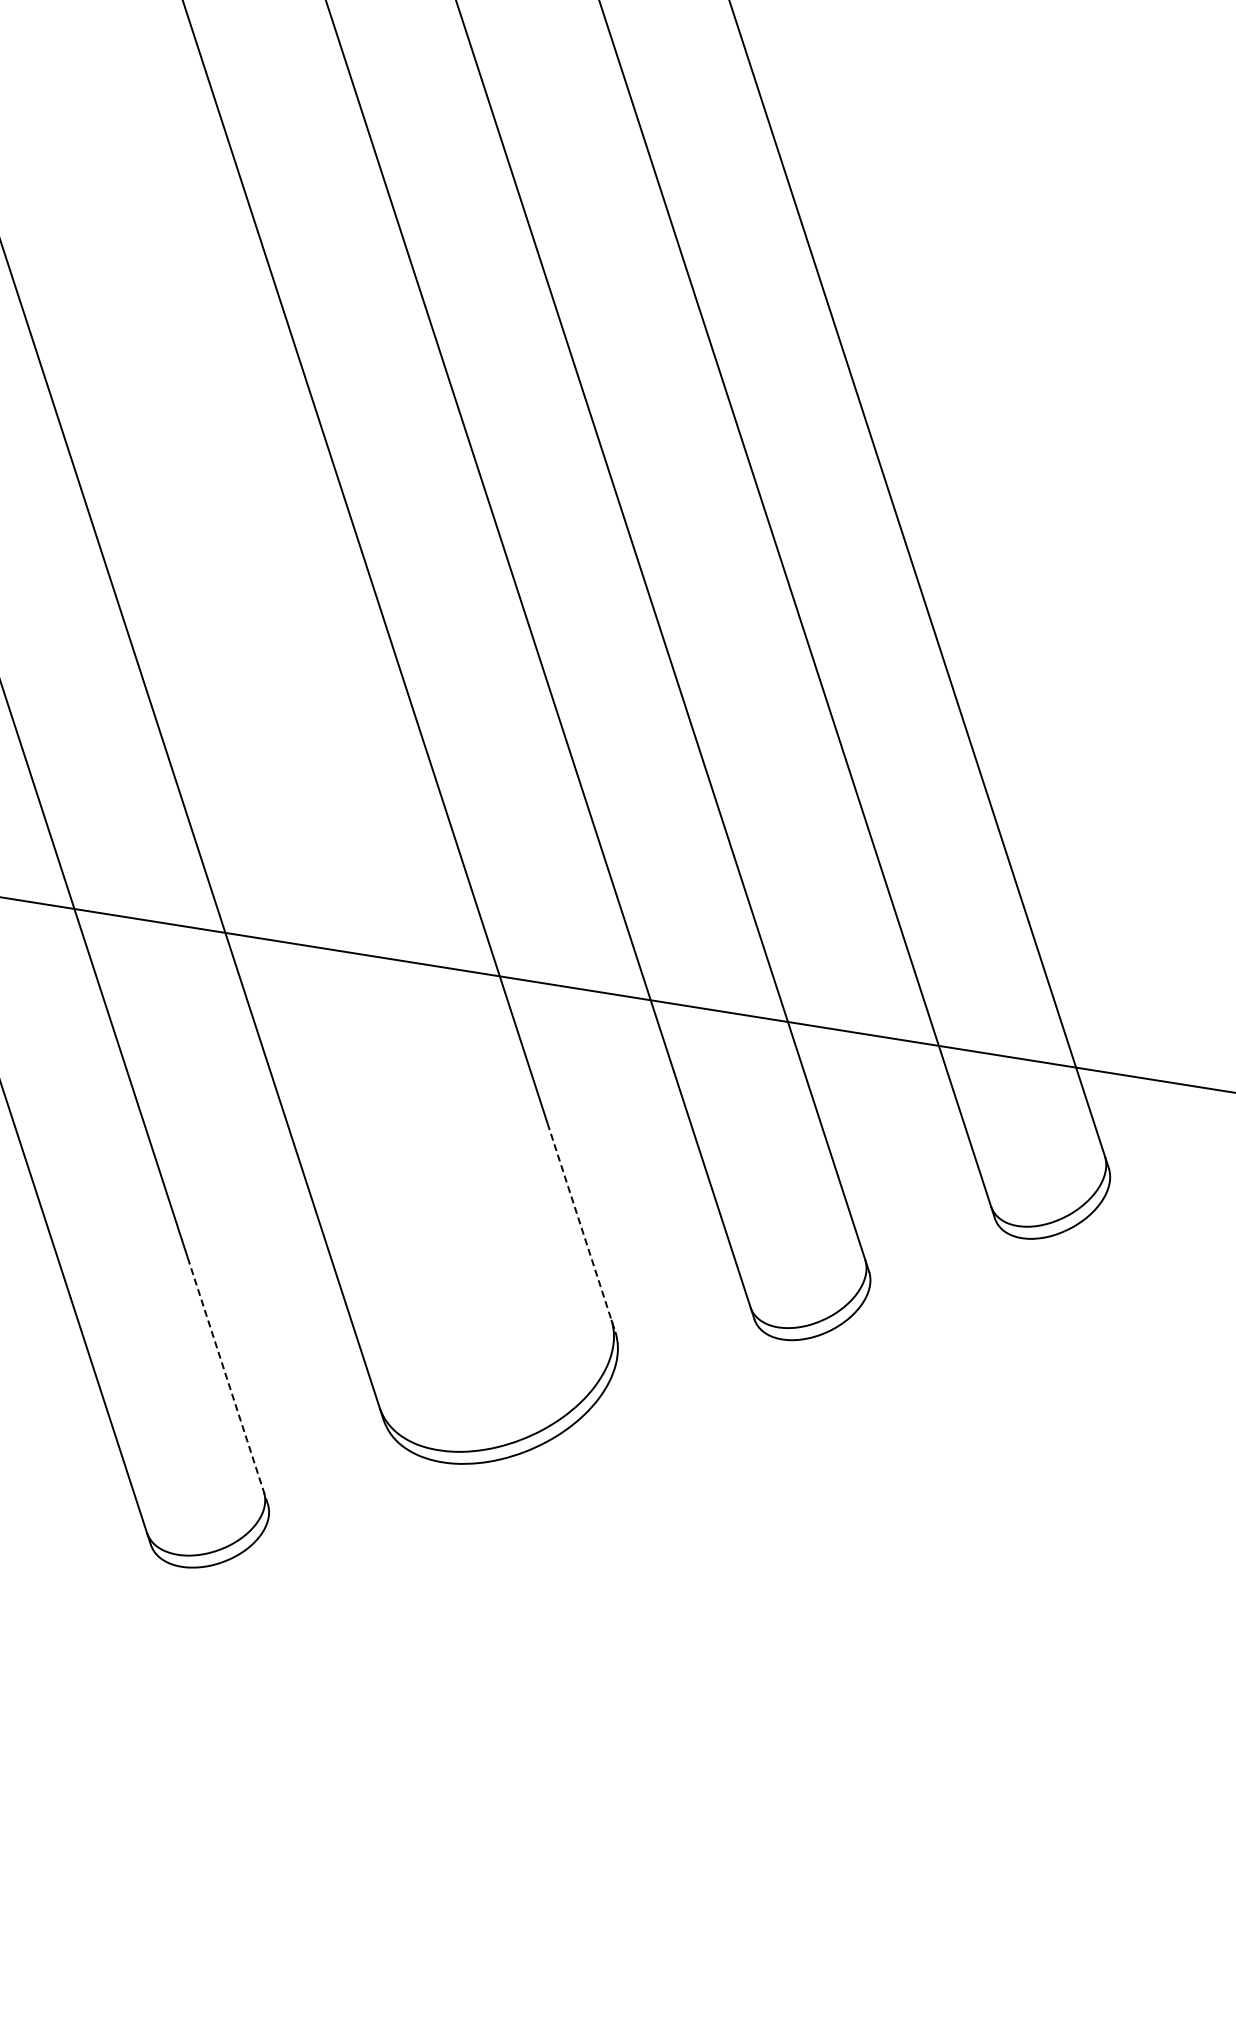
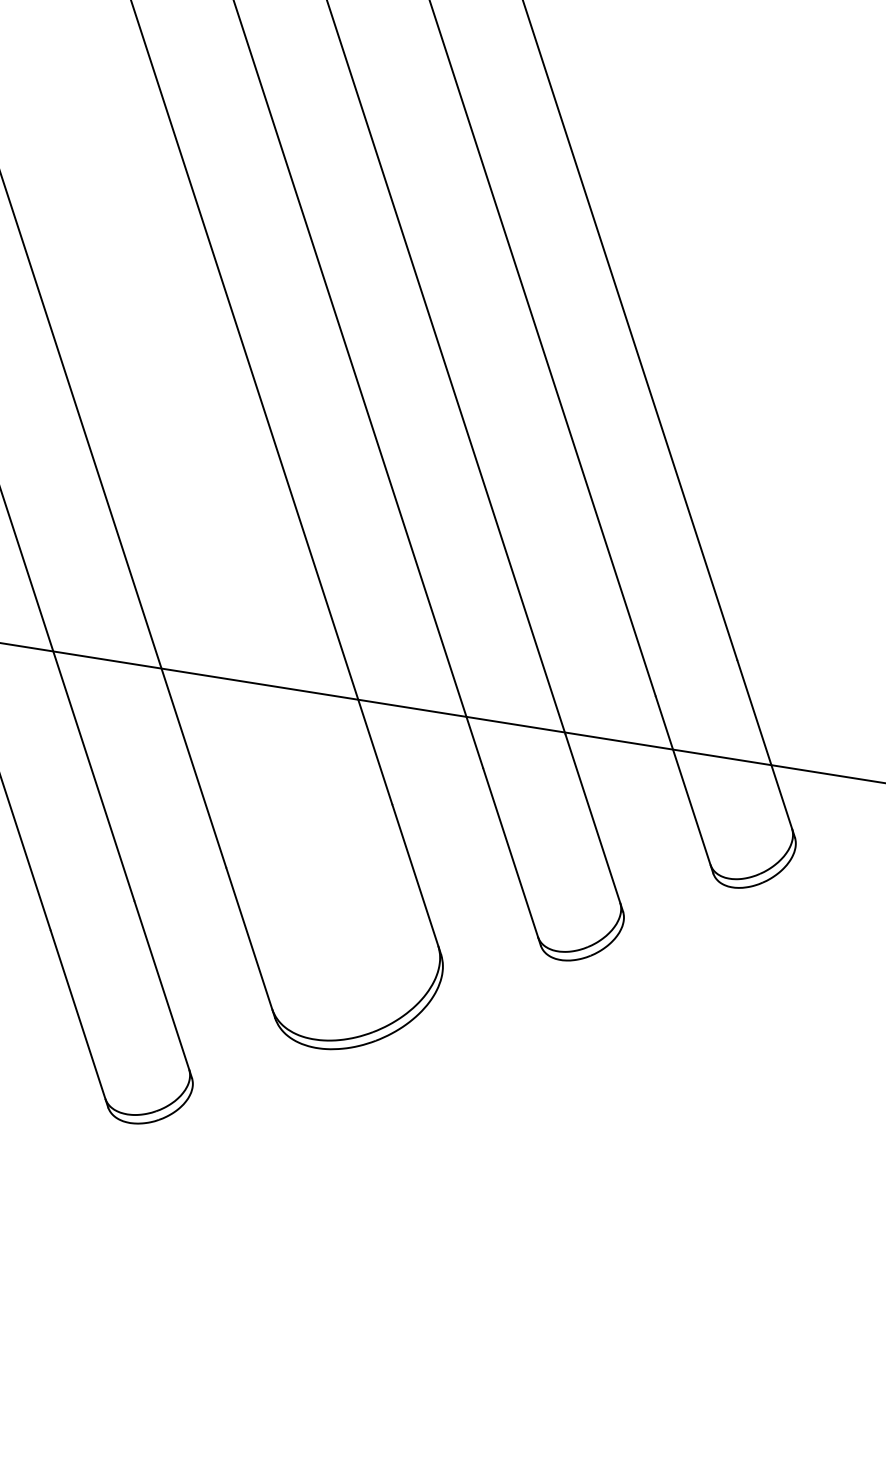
line: (581, 1227) -> (416, 879), dashed -> solid
line: (227, 1381) -> (163, 990), dashed -> solid

